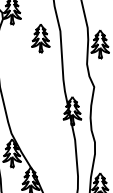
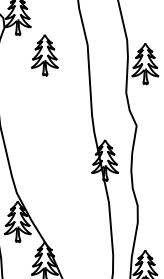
part: (40, 38) -> (44, 55), moved

